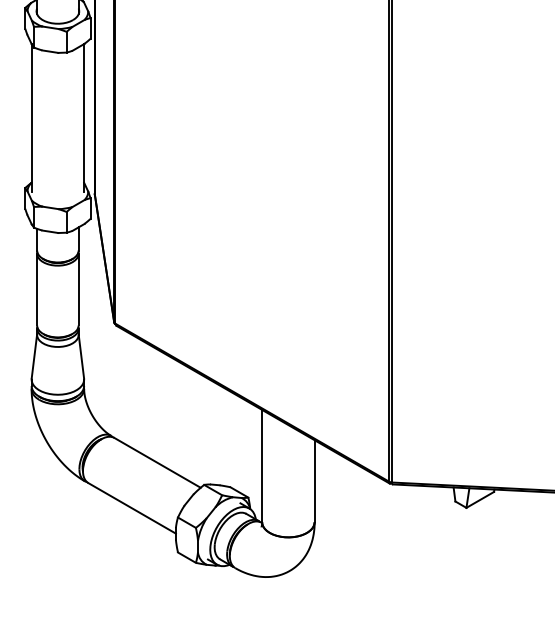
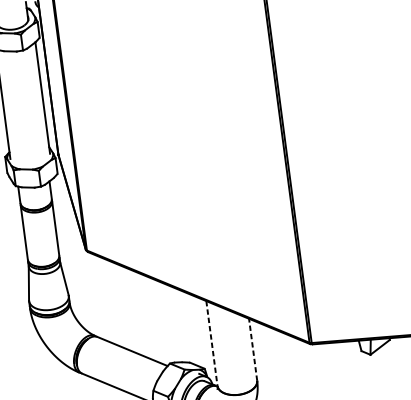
line: (262, 466) -> (212, 343), solid -> dashed
line: (314, 480) -> (252, 349), solid -> dashed

